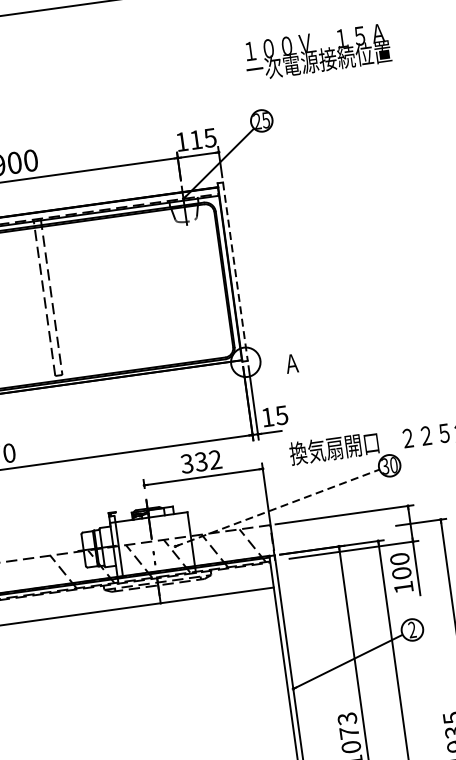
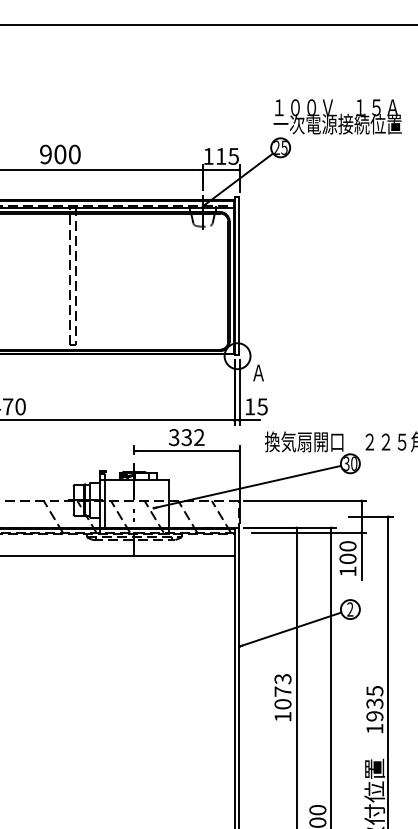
text: (317, 52) -> (337, 116), moved
line: (235, 272) -> (239, 276), dashed -> solid
text: (291, 363) -> (258, 372), moved
line: (277, 508) -> (247, 487), dashed -> solid

